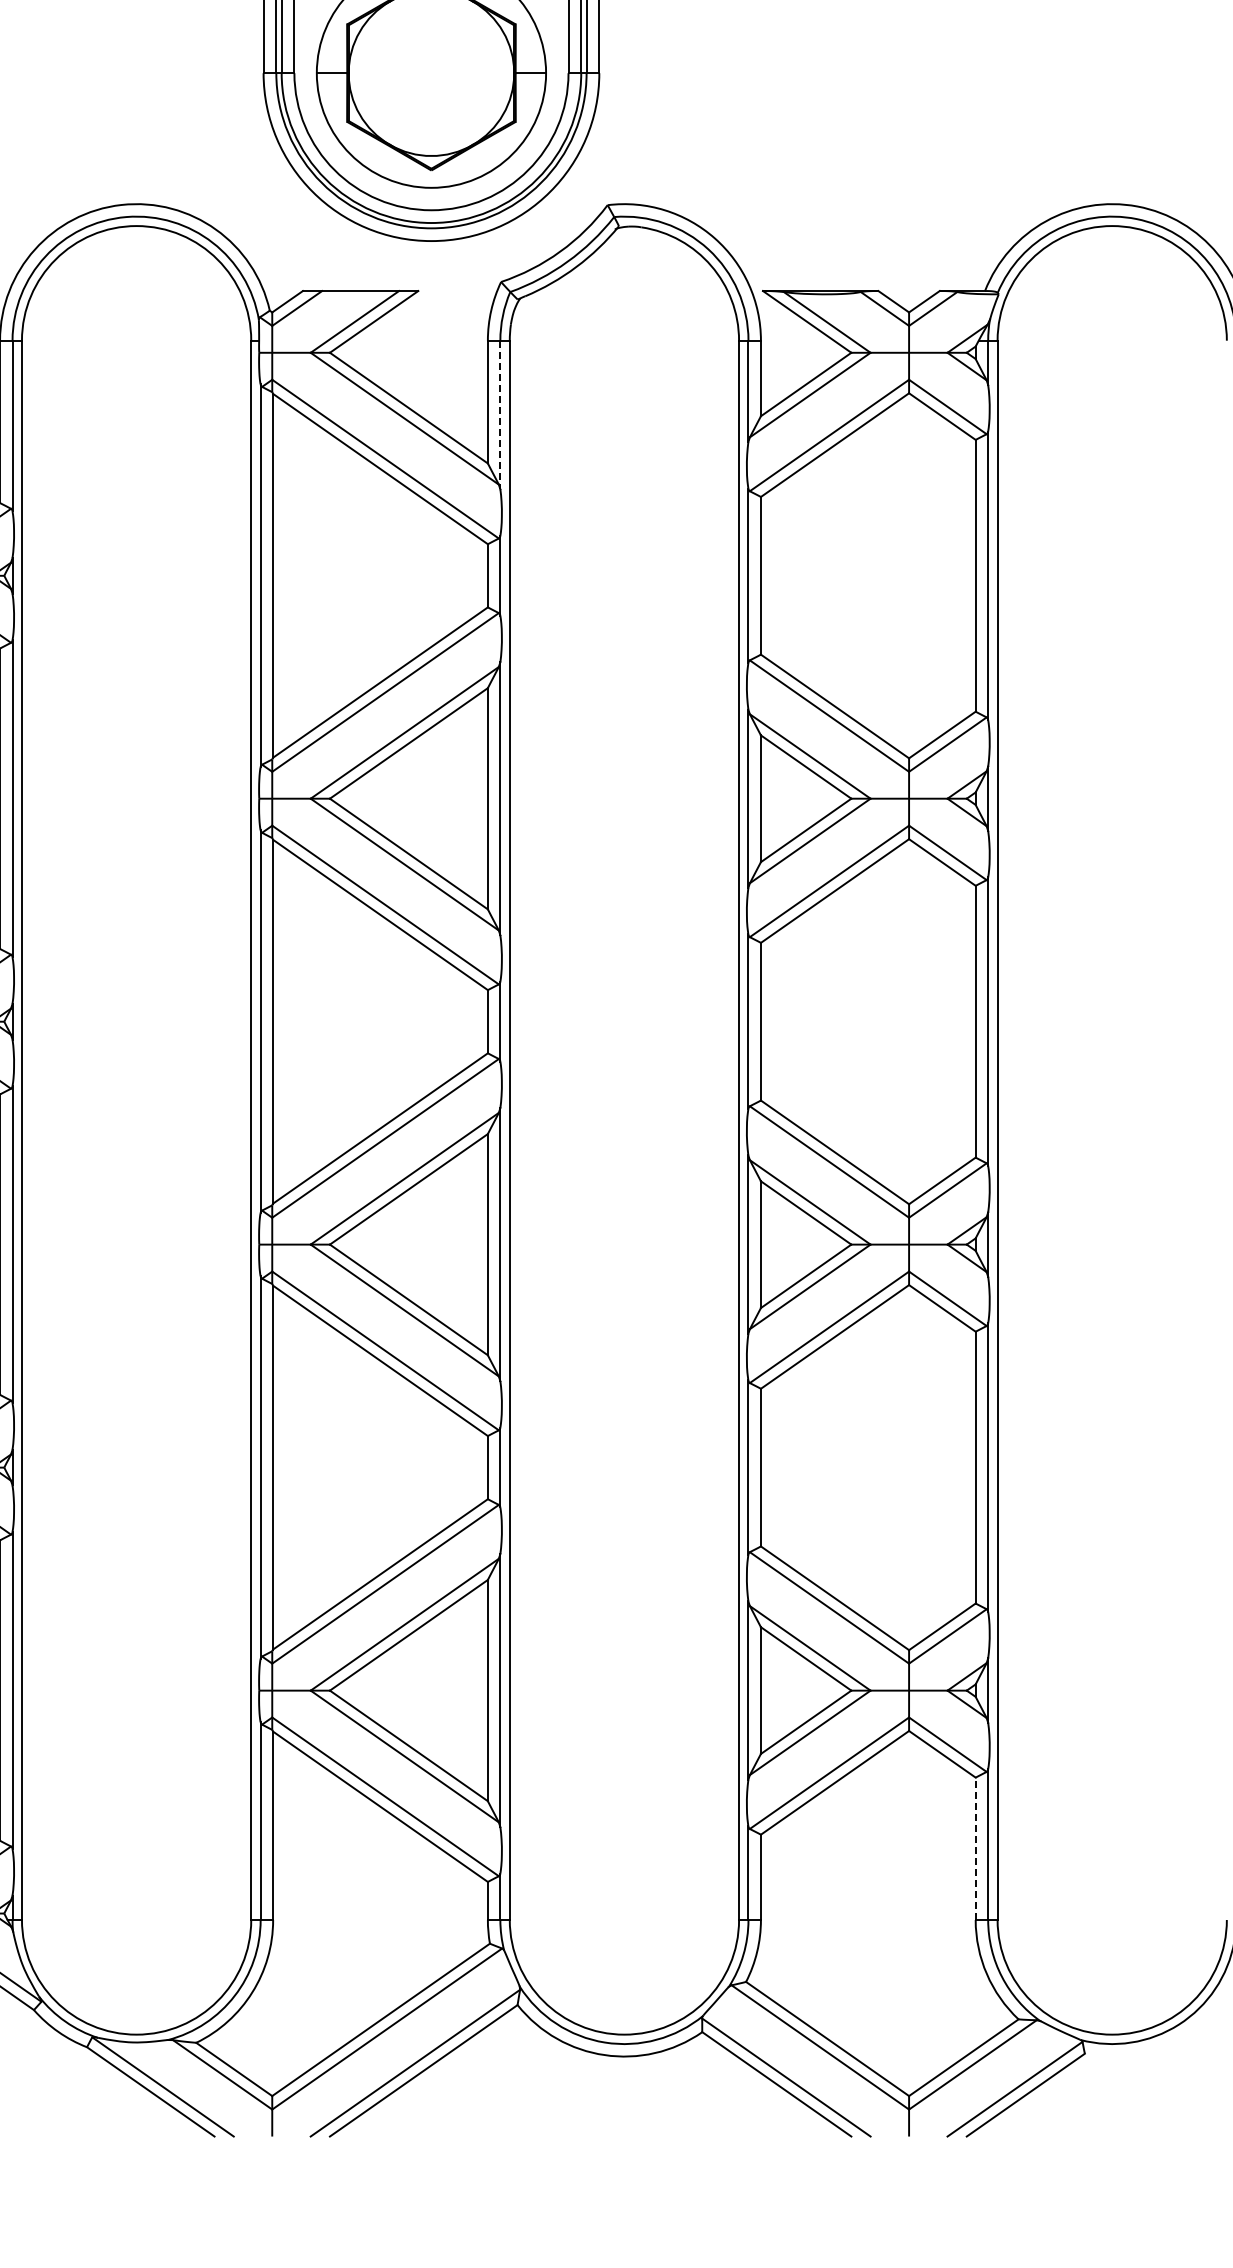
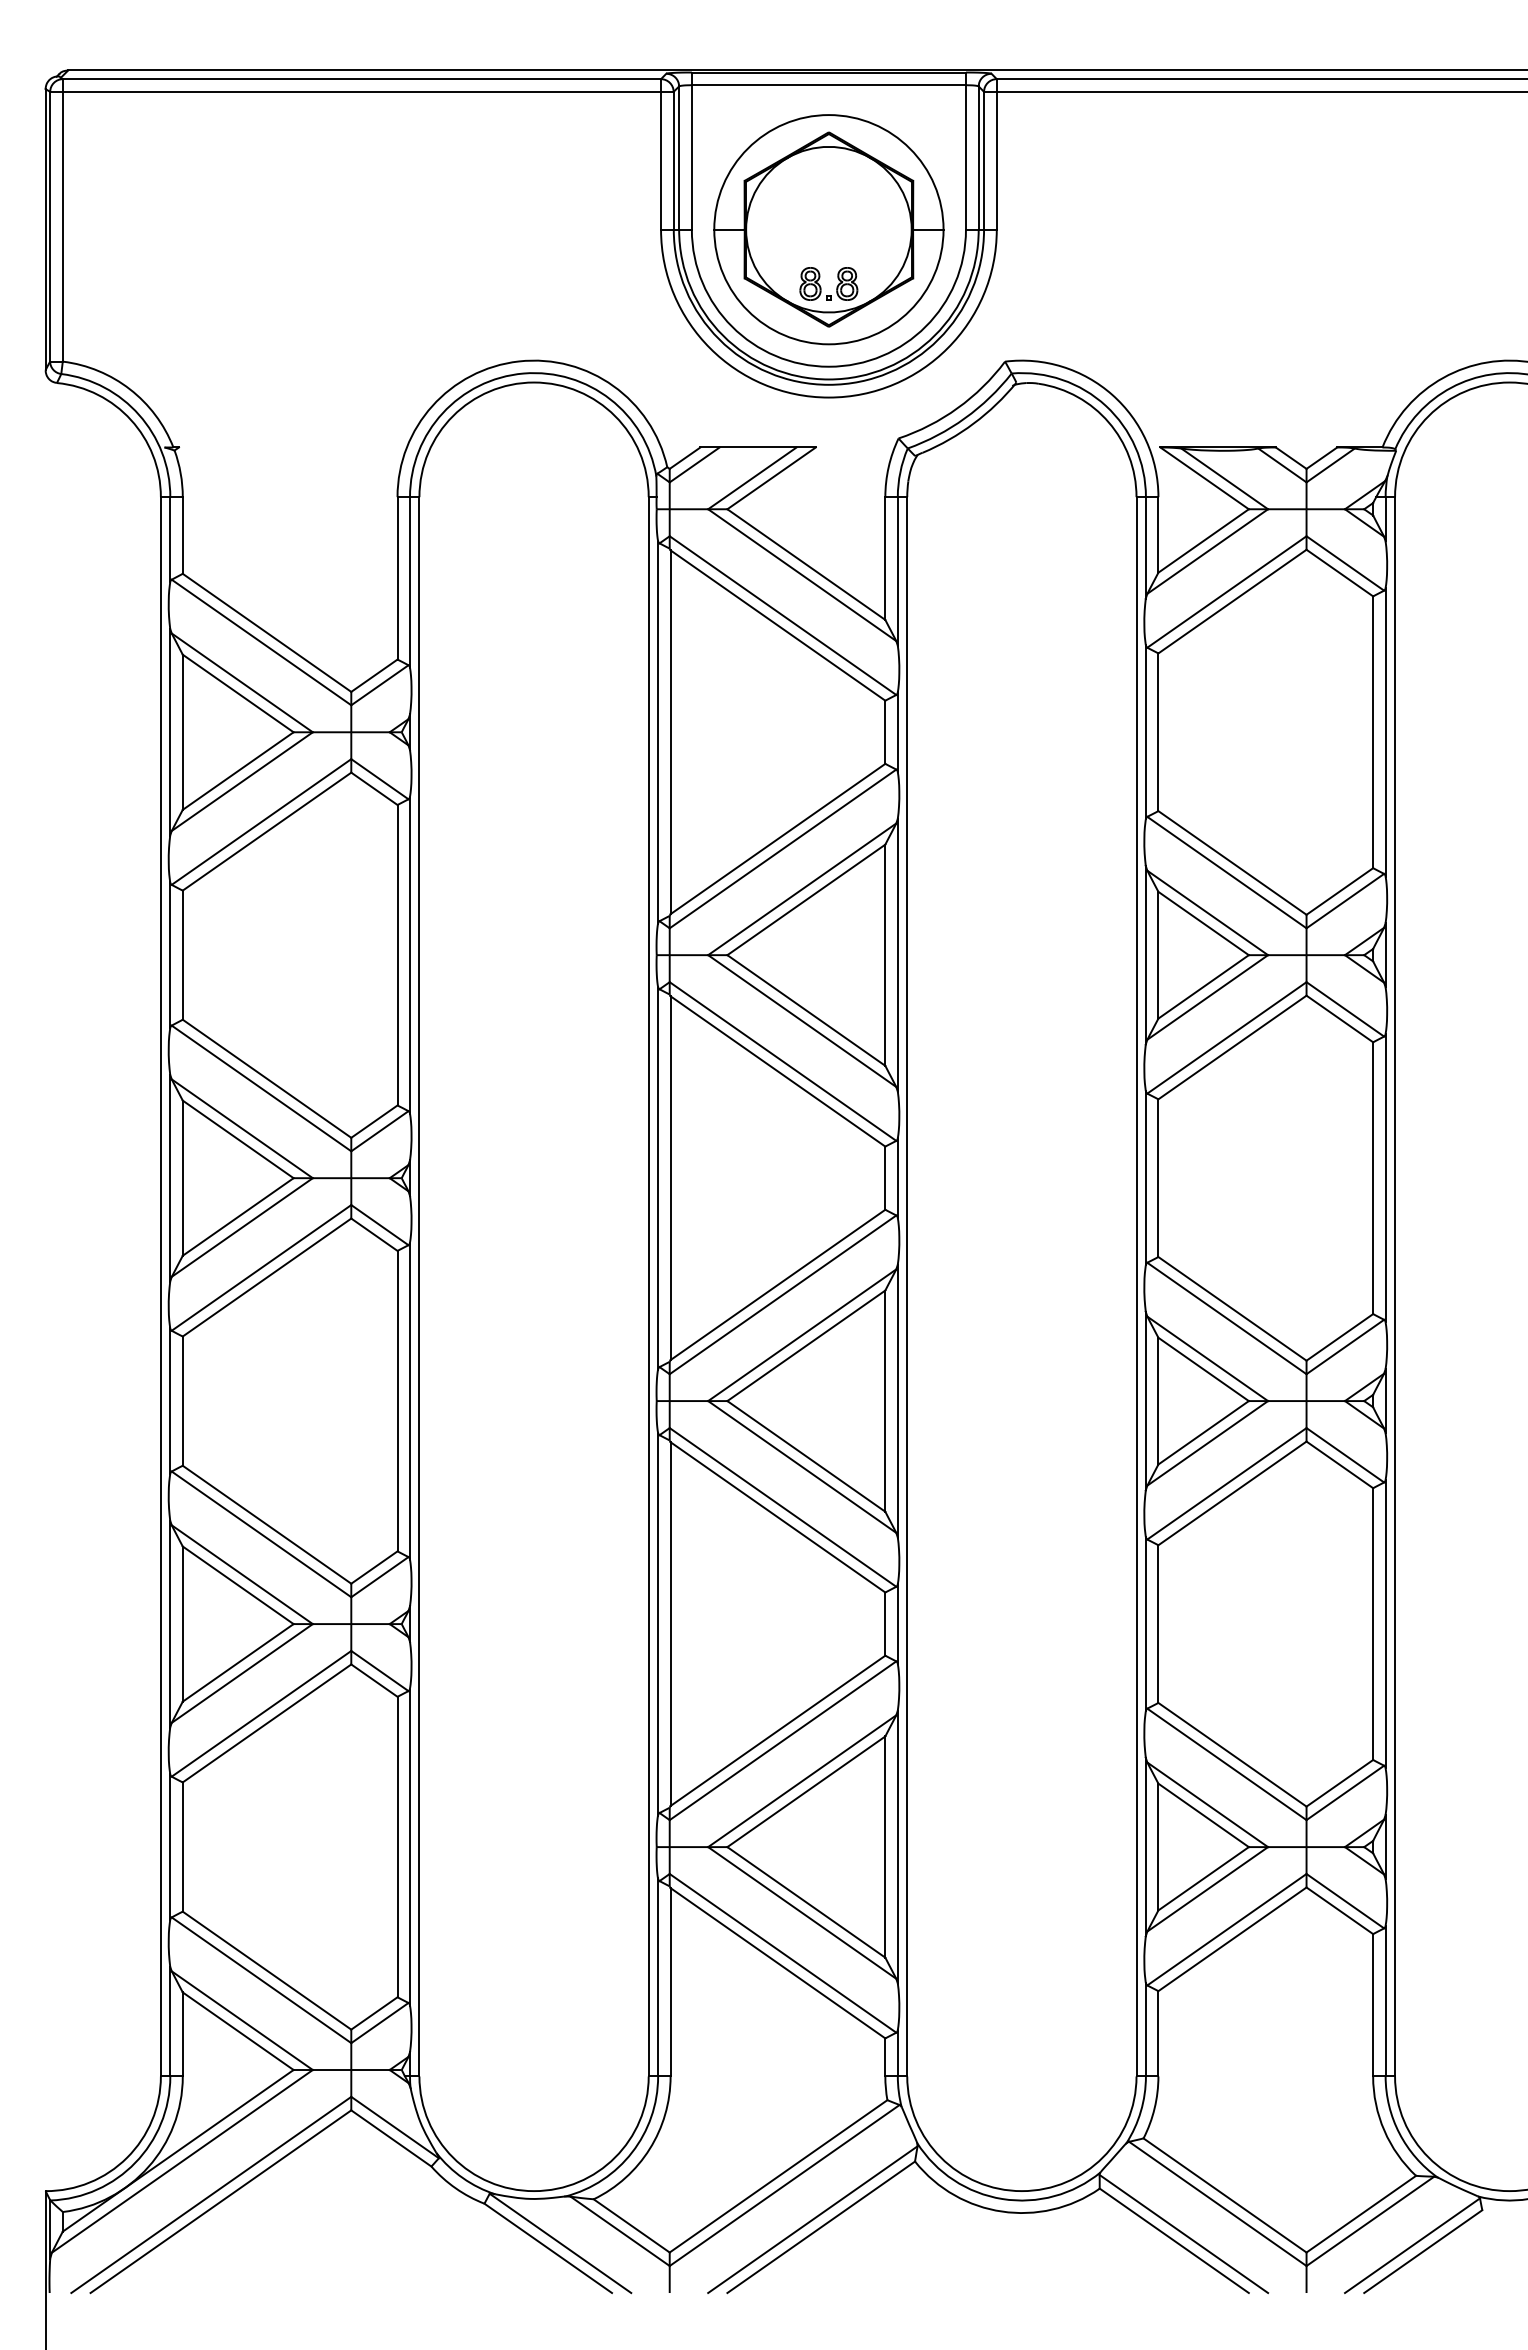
part: (424, 131) -> (821, 287), added
line: (500, 415) -> (897, 571), dashed -> solid
line: (976, 1848) -> (1373, 2004), dashed -> solid

